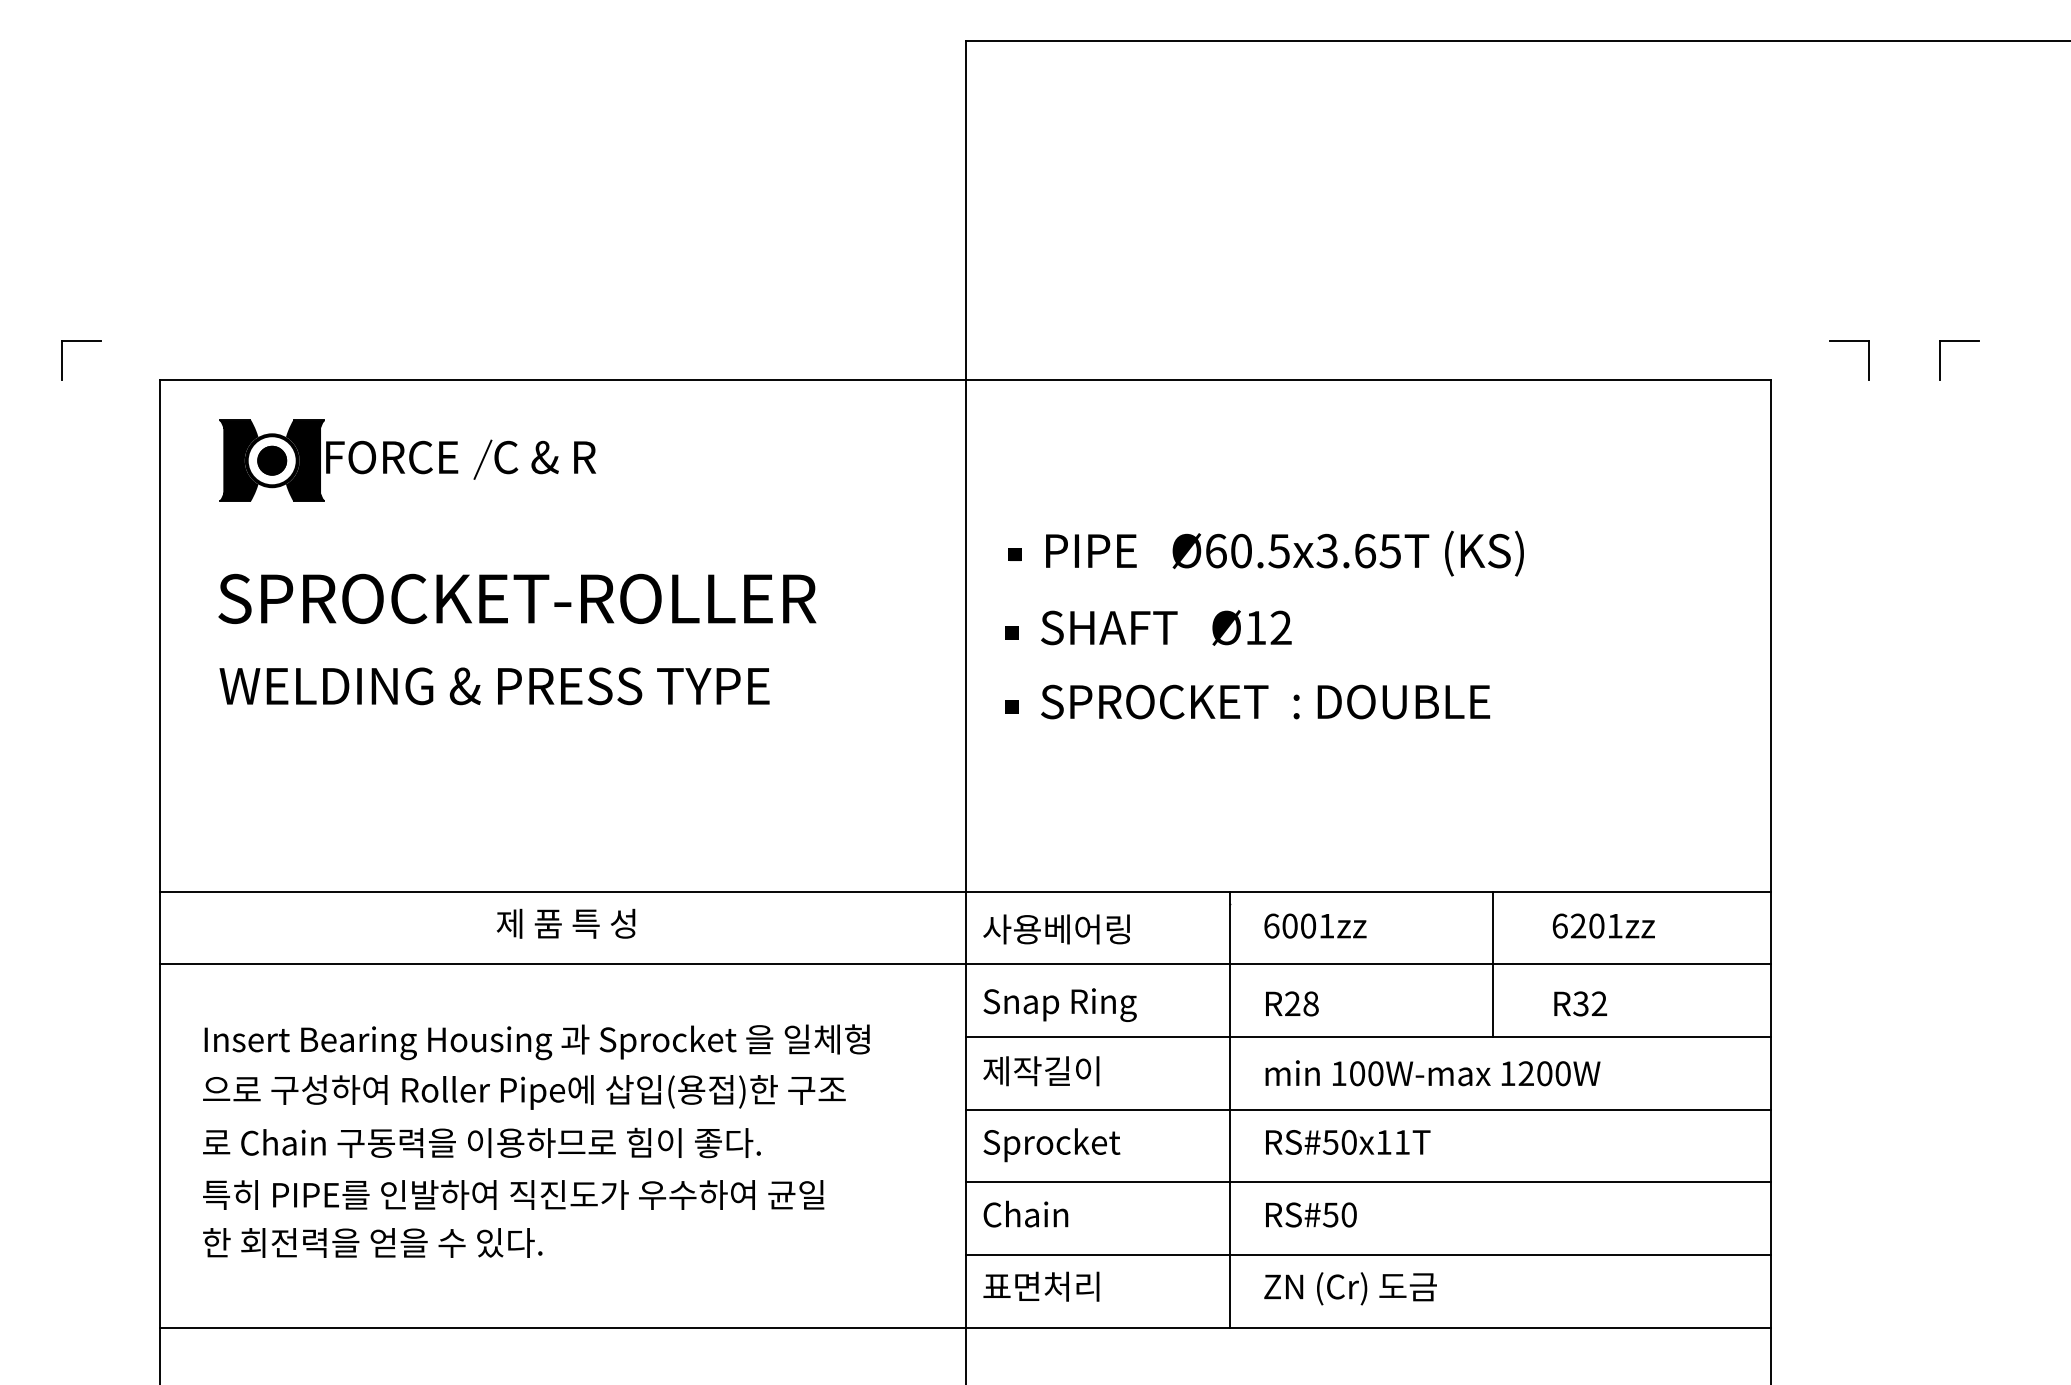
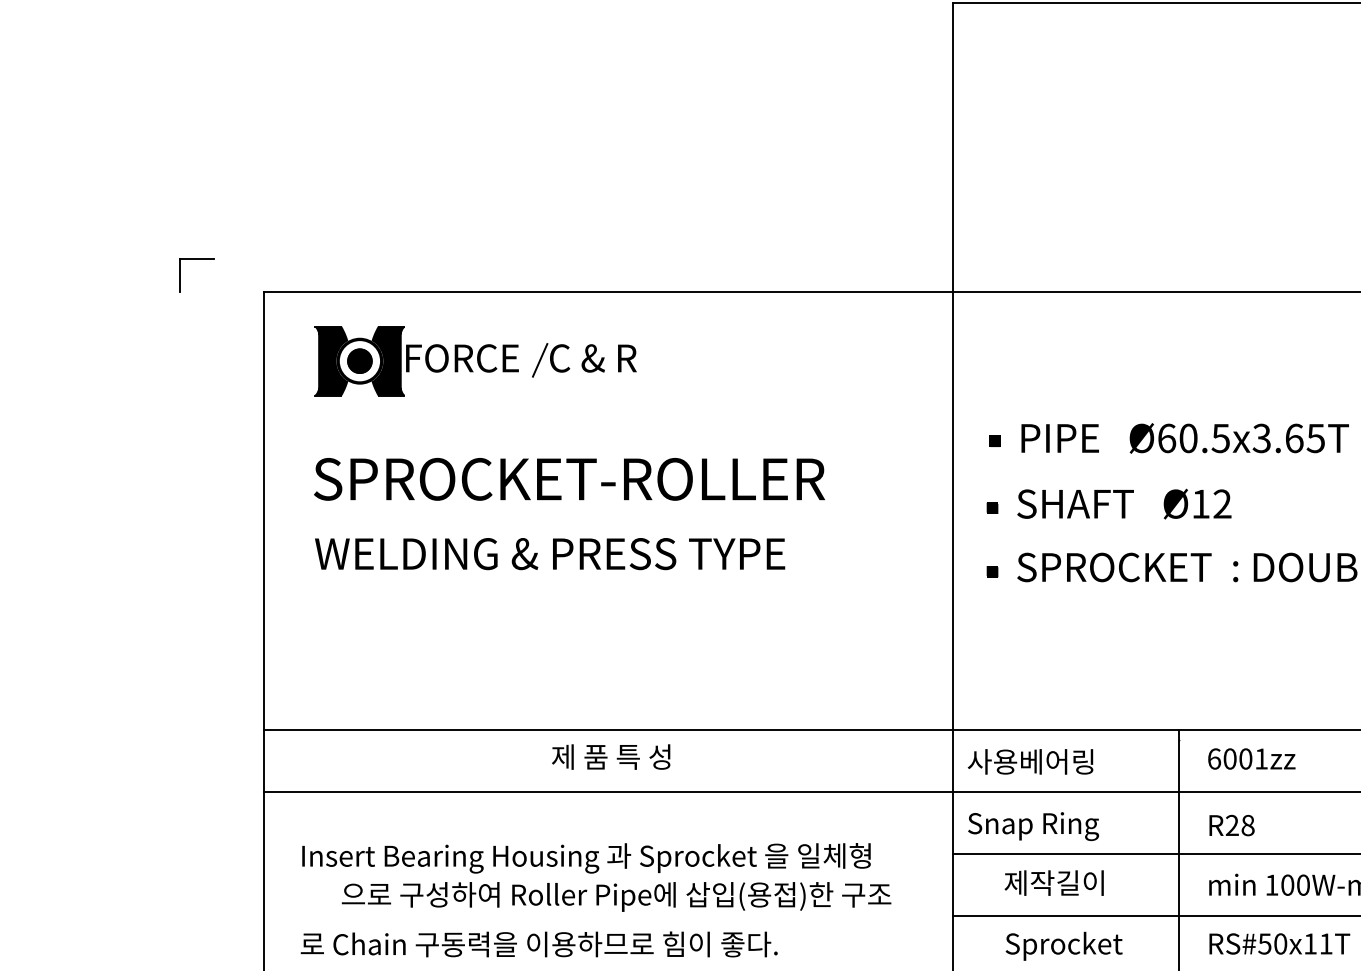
text: (1041, 1071) -> (1054, 883), moved
text: (524, 1092) -> (616, 897), moved
text: (1051, 1145) -> (1063, 946), moved

